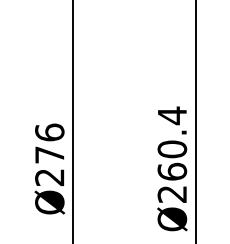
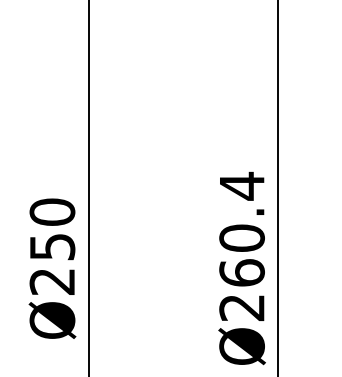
text: (49, 143) -> (51, 229), Ø276 -> Ø250

